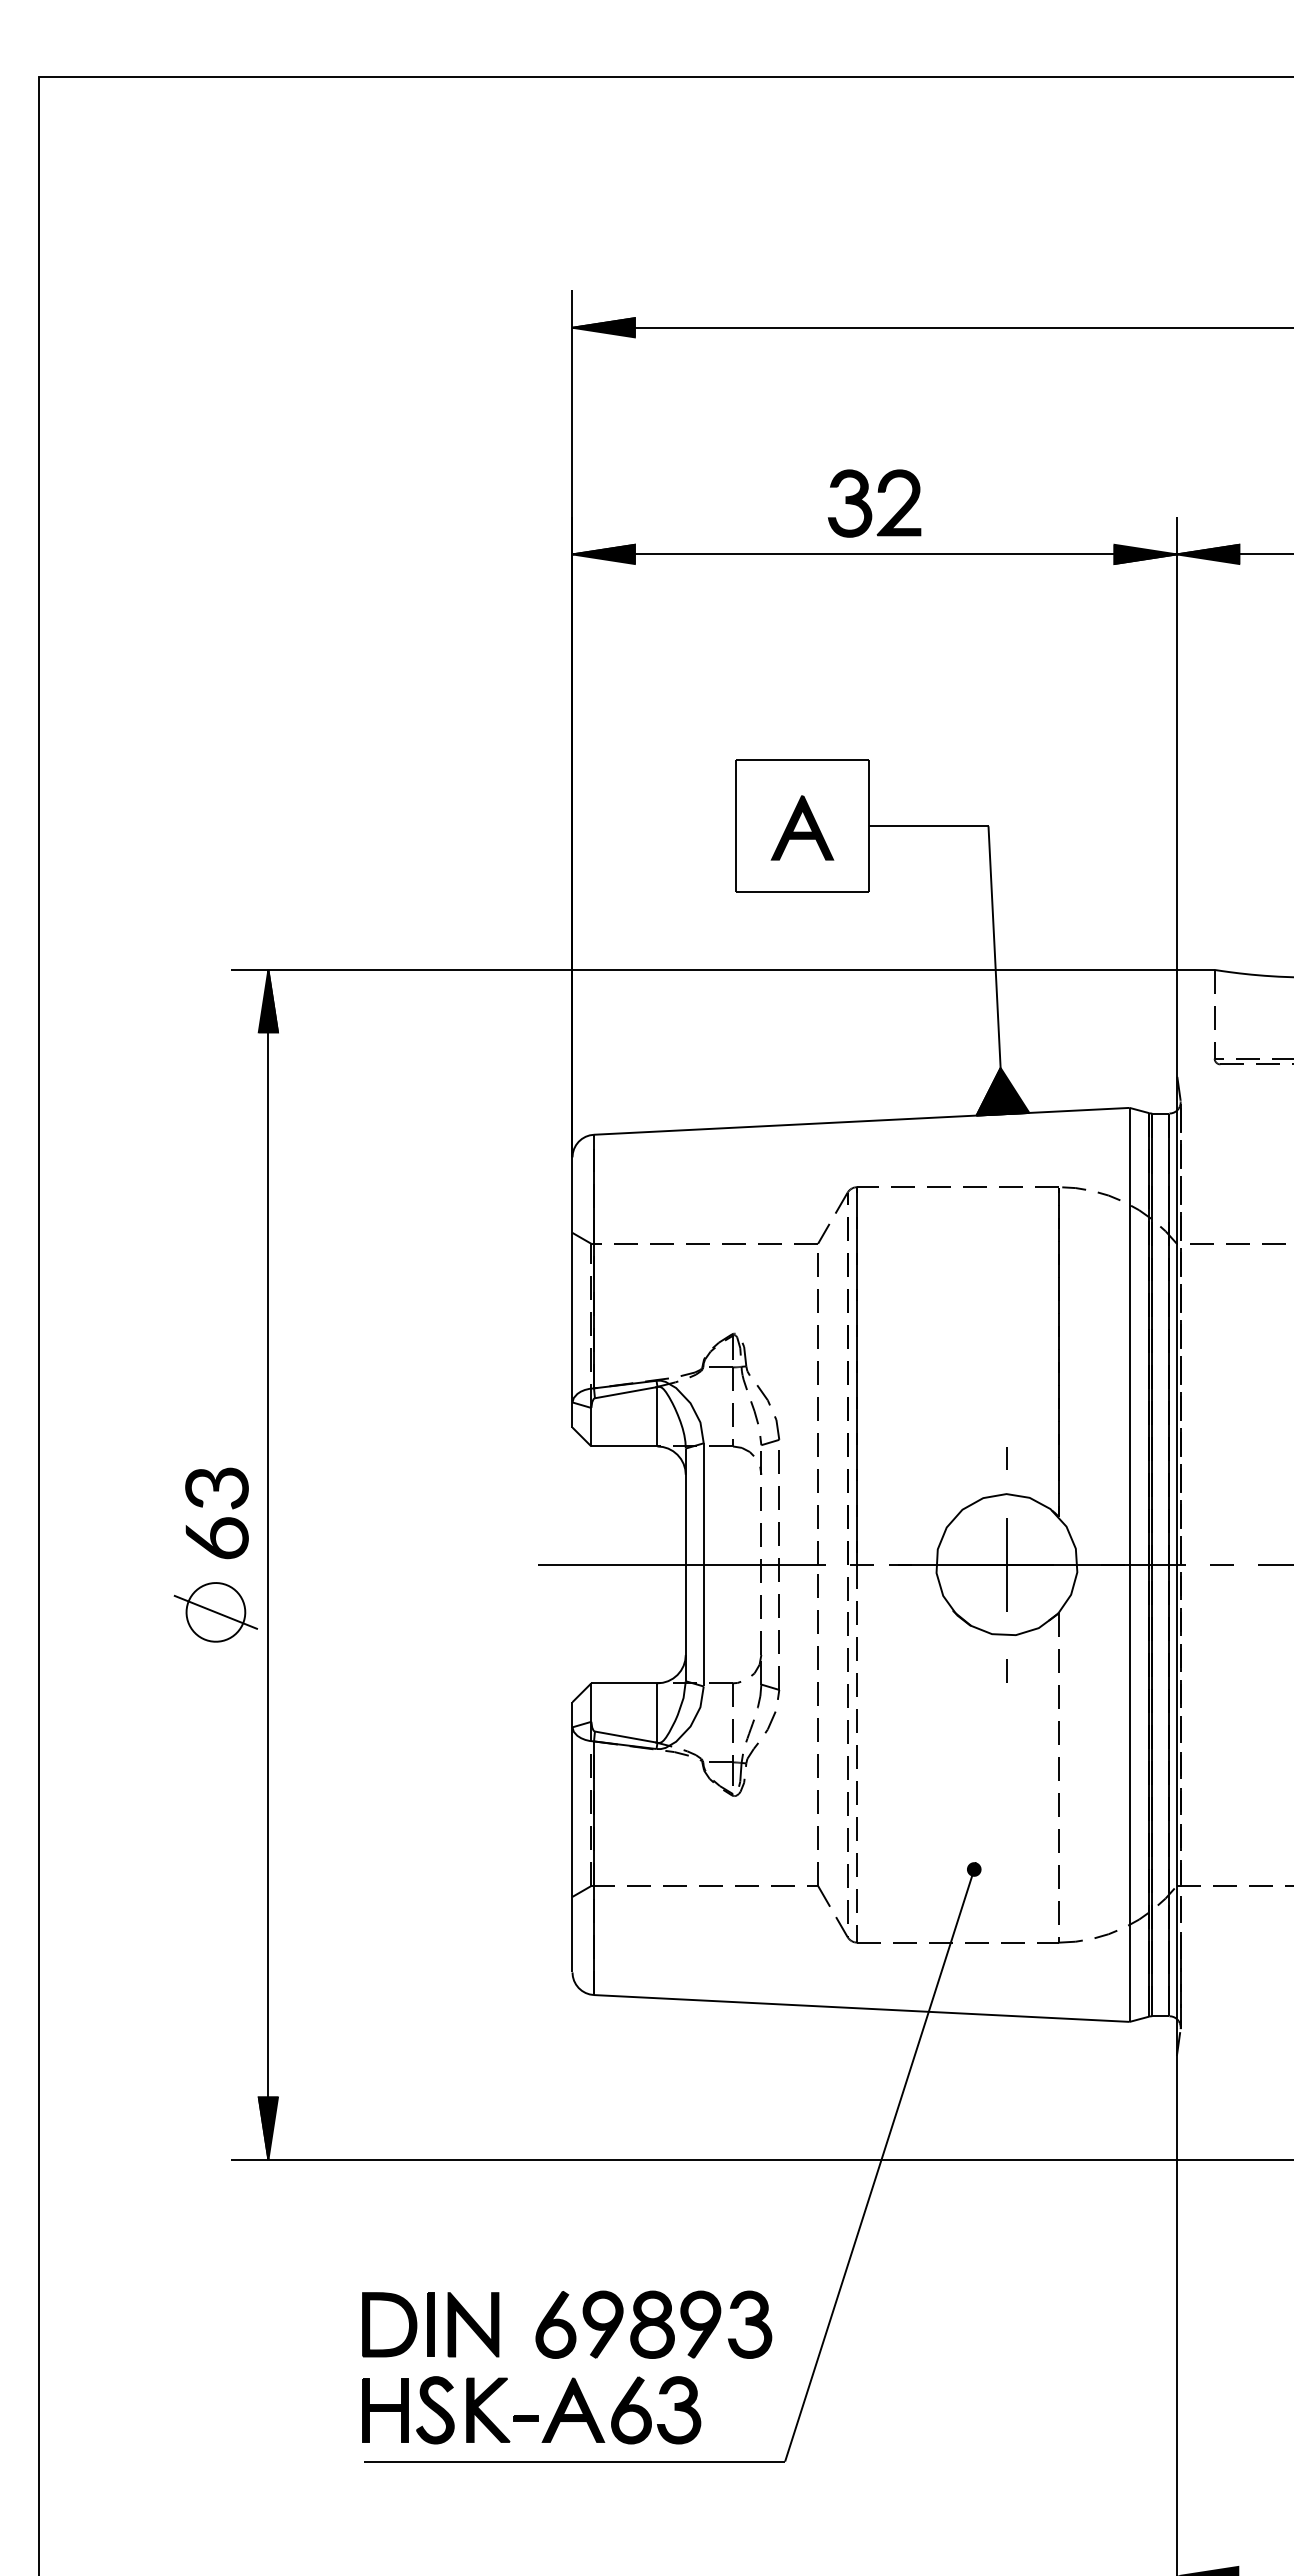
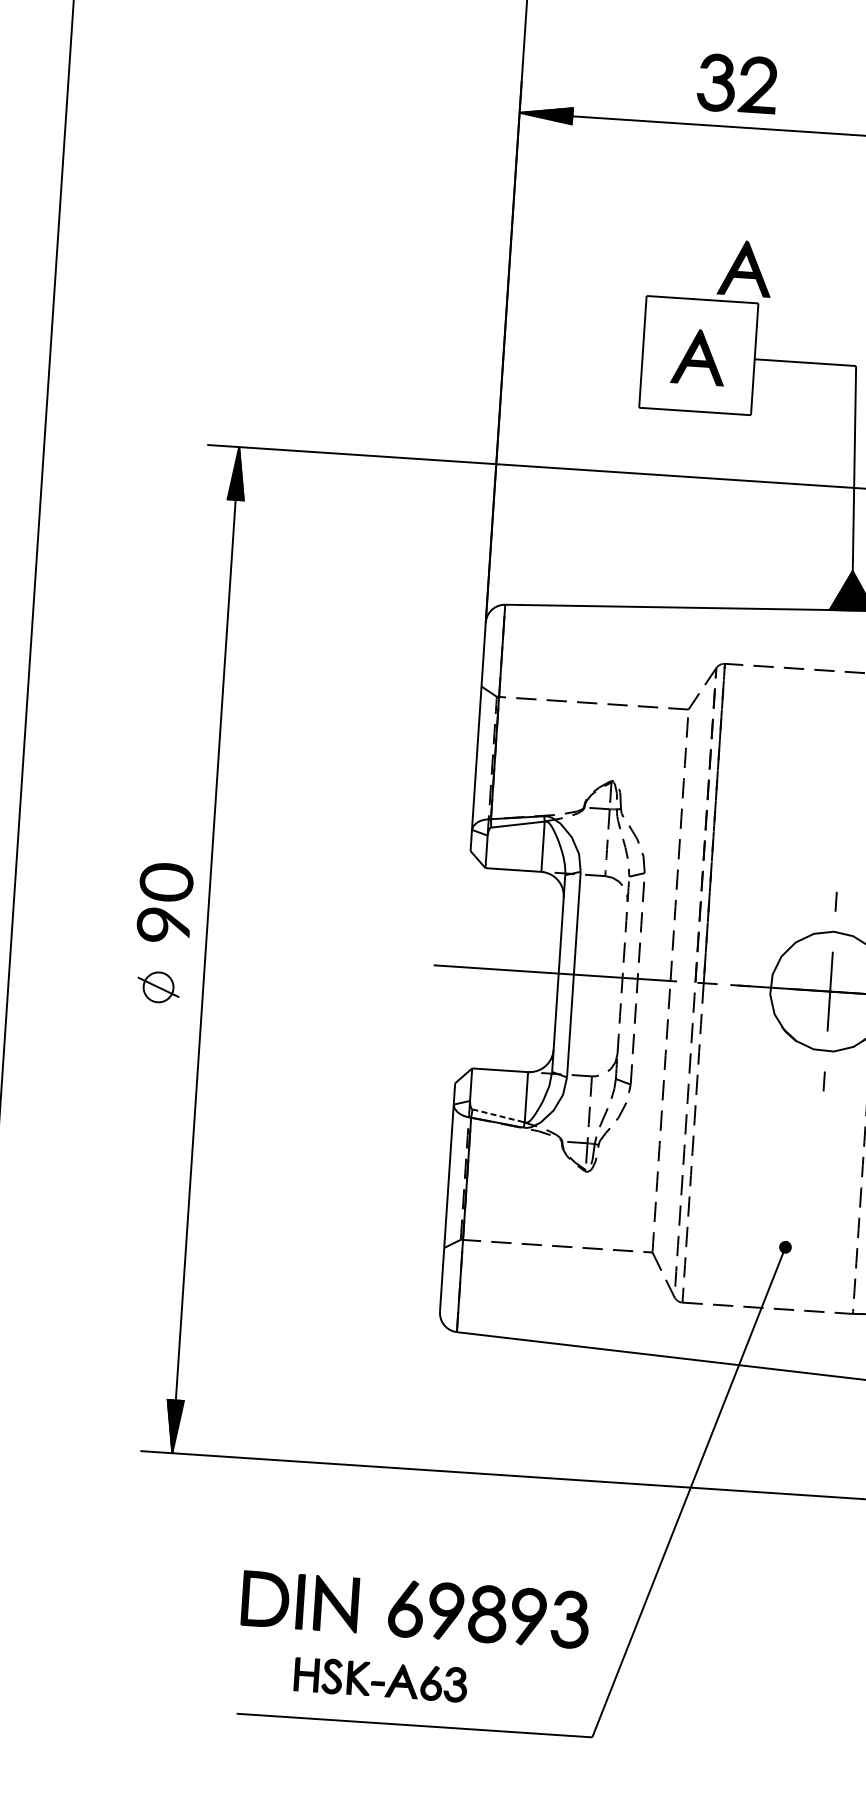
part: (874, 503) -> (737, 84), moved
part: (850, 719) -> (745, 268), added
text: (216, 1512) -> (164, 902), 63 -> 90
part: (215, 1612) -> (158, 987), size x0.6
line: (626, 1737) -> (498, 1116), solid -> dashed
part: (531, 2410) -> (380, 1679), size x0.6

